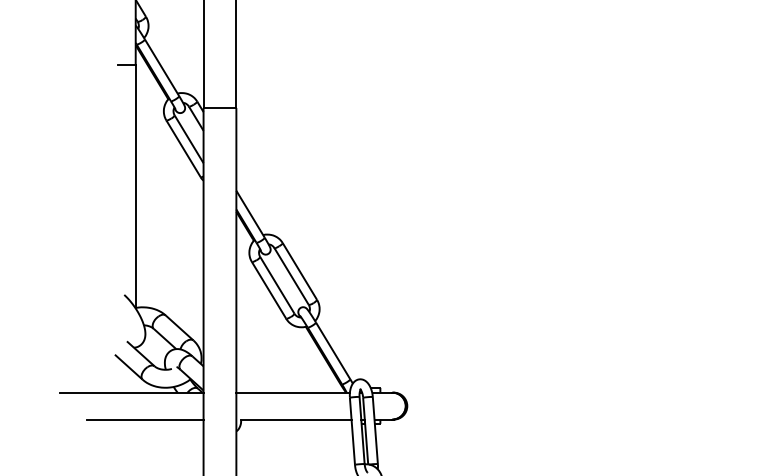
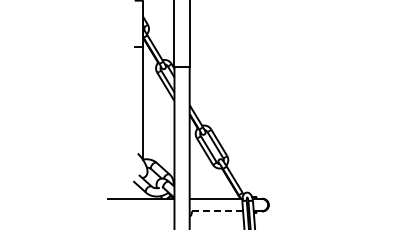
line: (145, 419) -> (147, 211), removed
line: (296, 419) -> (217, 211), solid -> dashed

